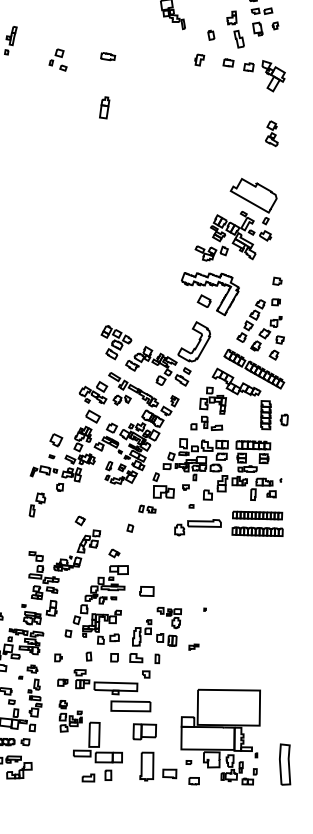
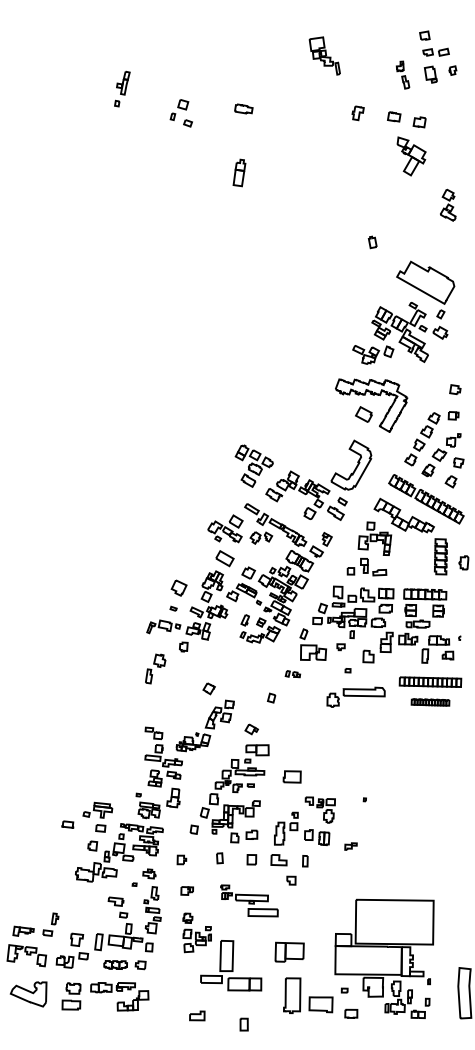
part: (235, 28) -> (402, 74), size x0.6
part: (211, 35) -> (372, 242), moved
part: (273, 76) -> (411, 156), moved
part: (147, 508) -> (292, 673), size x0.7
part: (257, 531) -> (430, 702), size x0.6
part: (112, 690) -> (249, 900), size x0.6
part: (169, 773) -> (320, 1004), size x1.4
part: (107, 775) -> (243, 1024), moved
part: (88, 777) -> (197, 1015), moved

